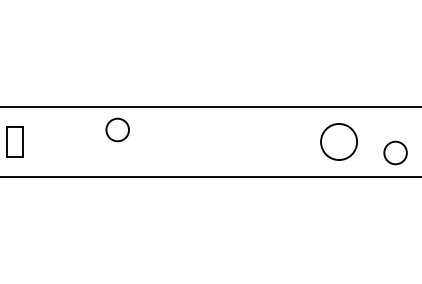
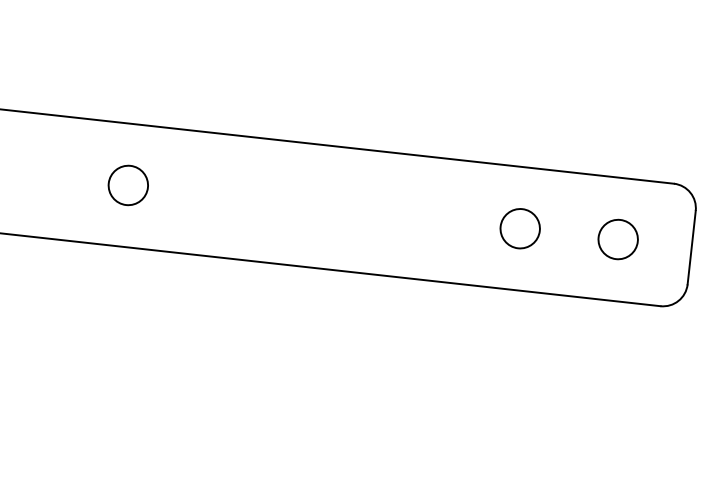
circle: (117, 129) -> (128, 184), moved
circle: (339, 141) -> (520, 227), size x0.62
circle: (395, 152) -> (618, 238), moved

